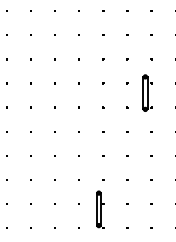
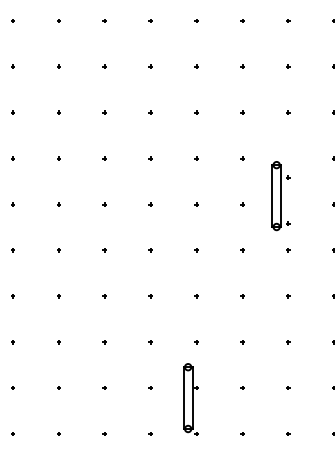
part: (147, 92) -> (280, 194), moved

